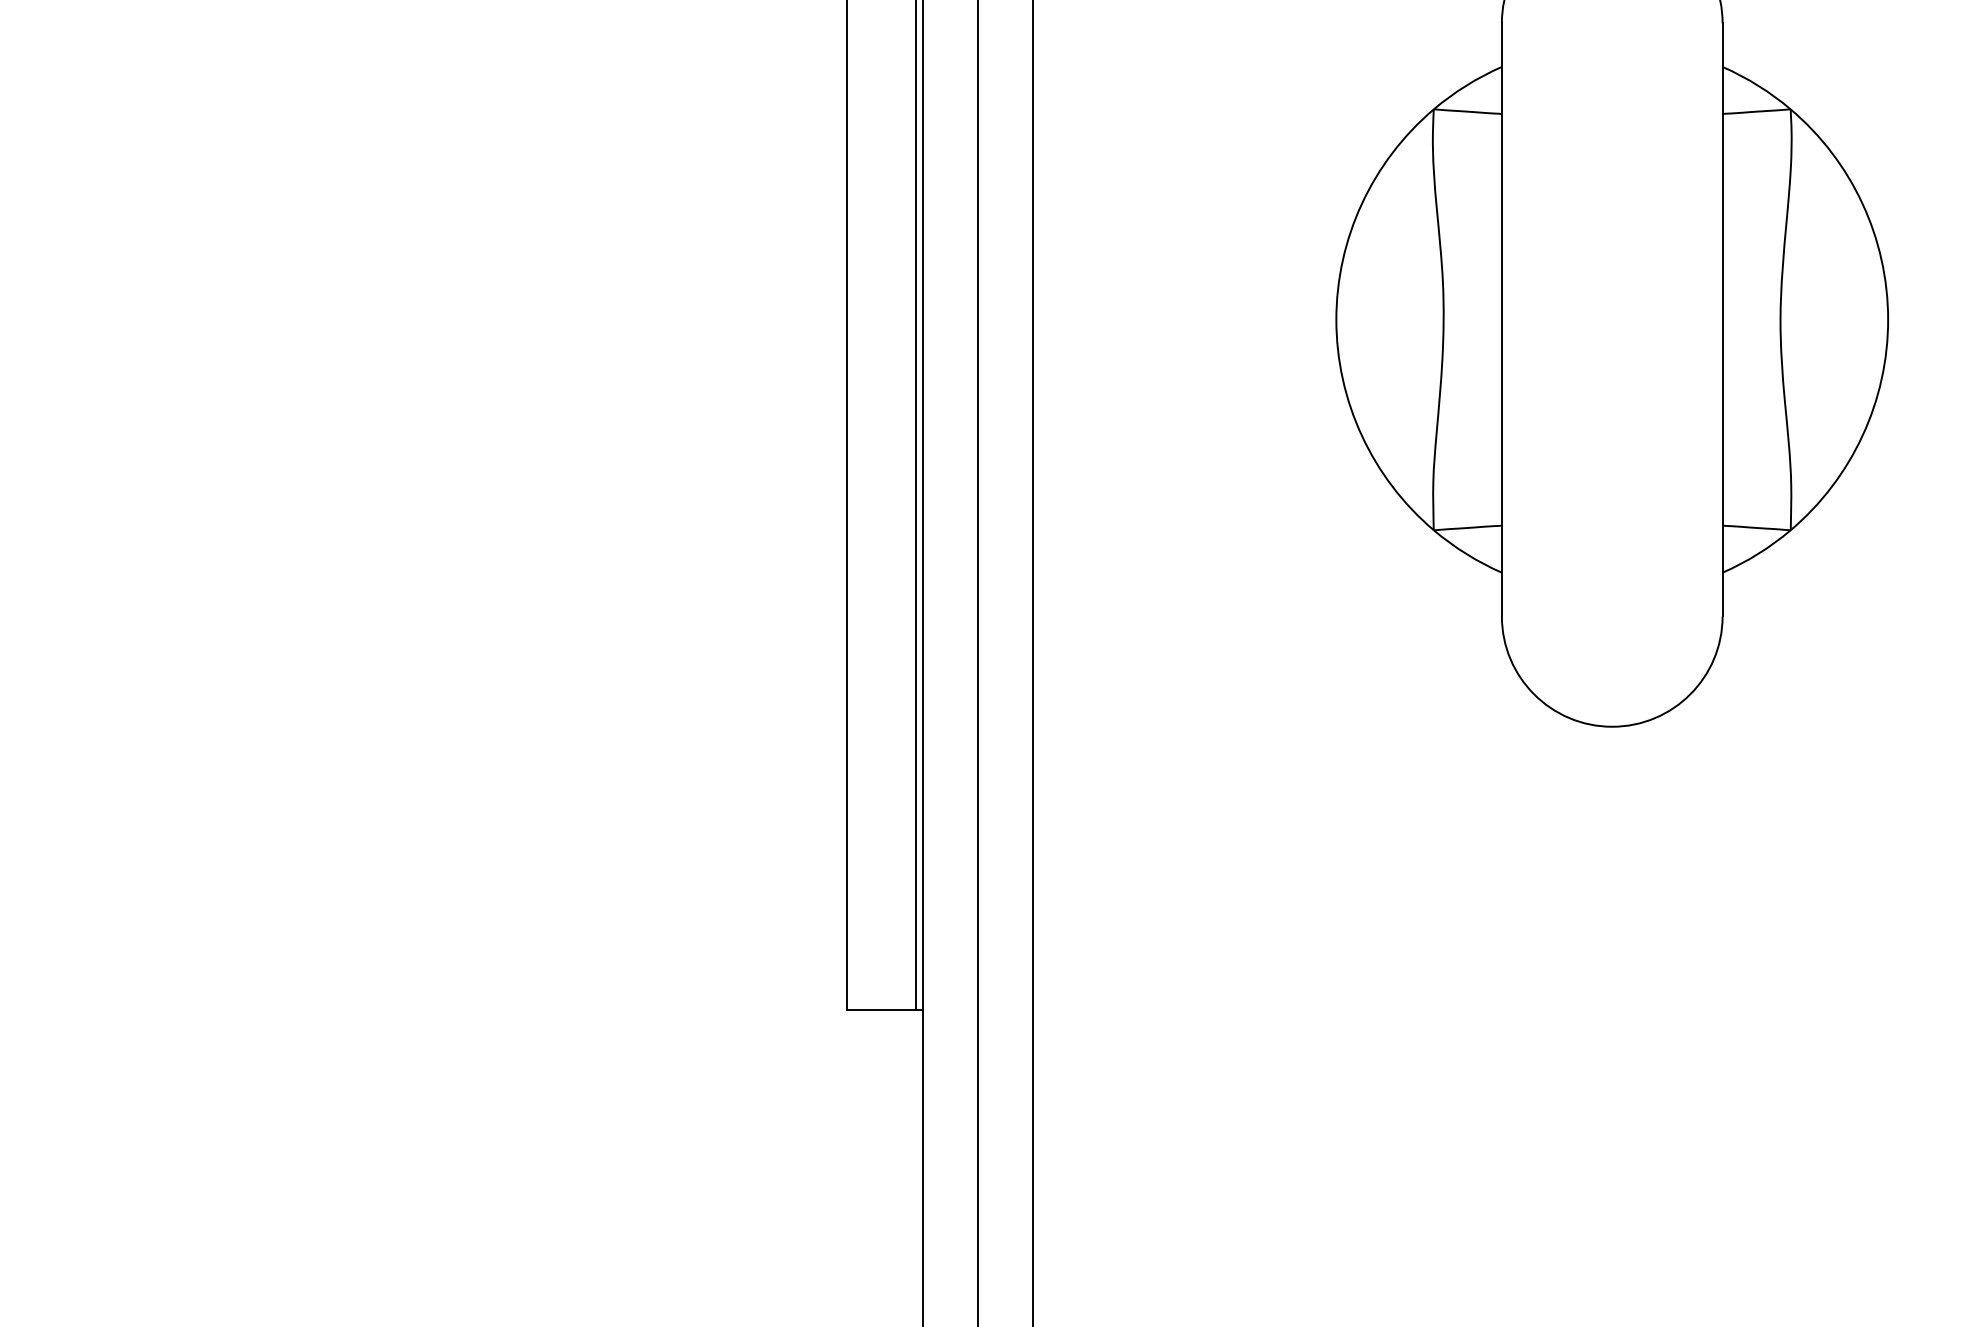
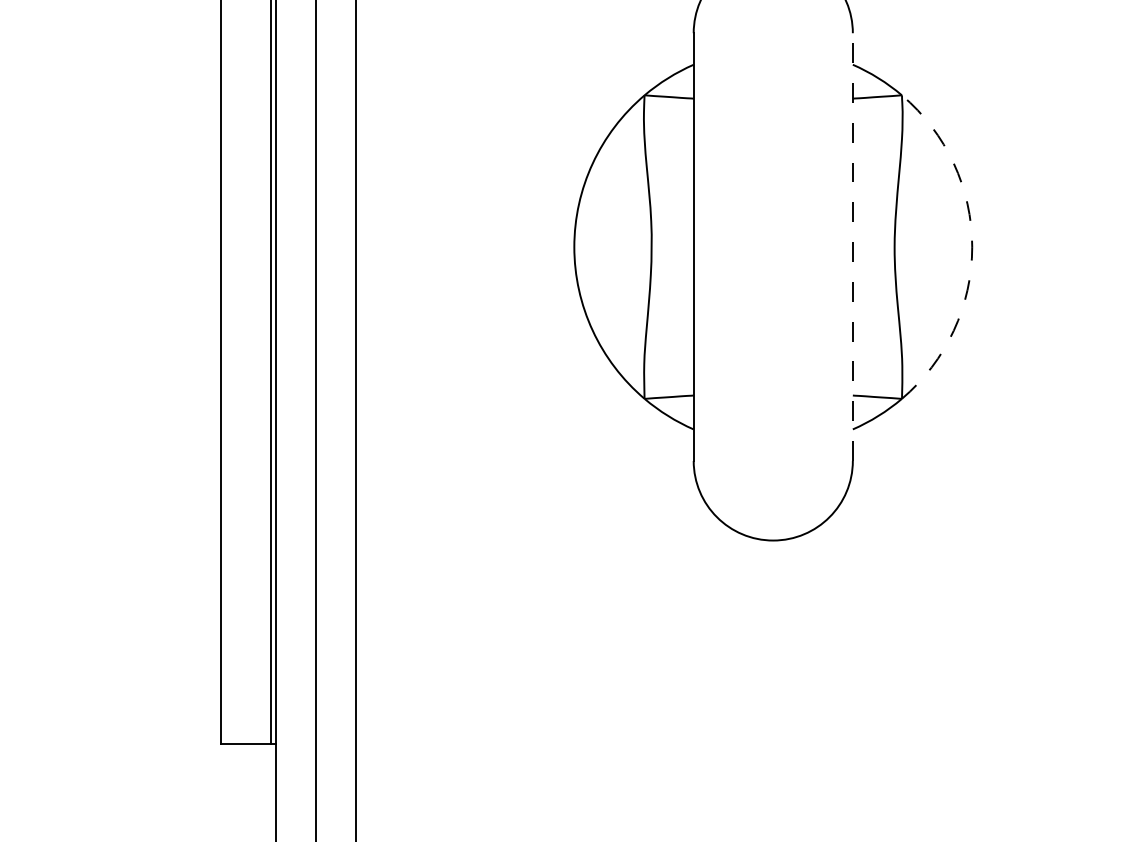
line: (1722, 319) -> (852, 246), solid -> dashed
arc: (1888, 319) -> (972, 246), solid -> dashed

